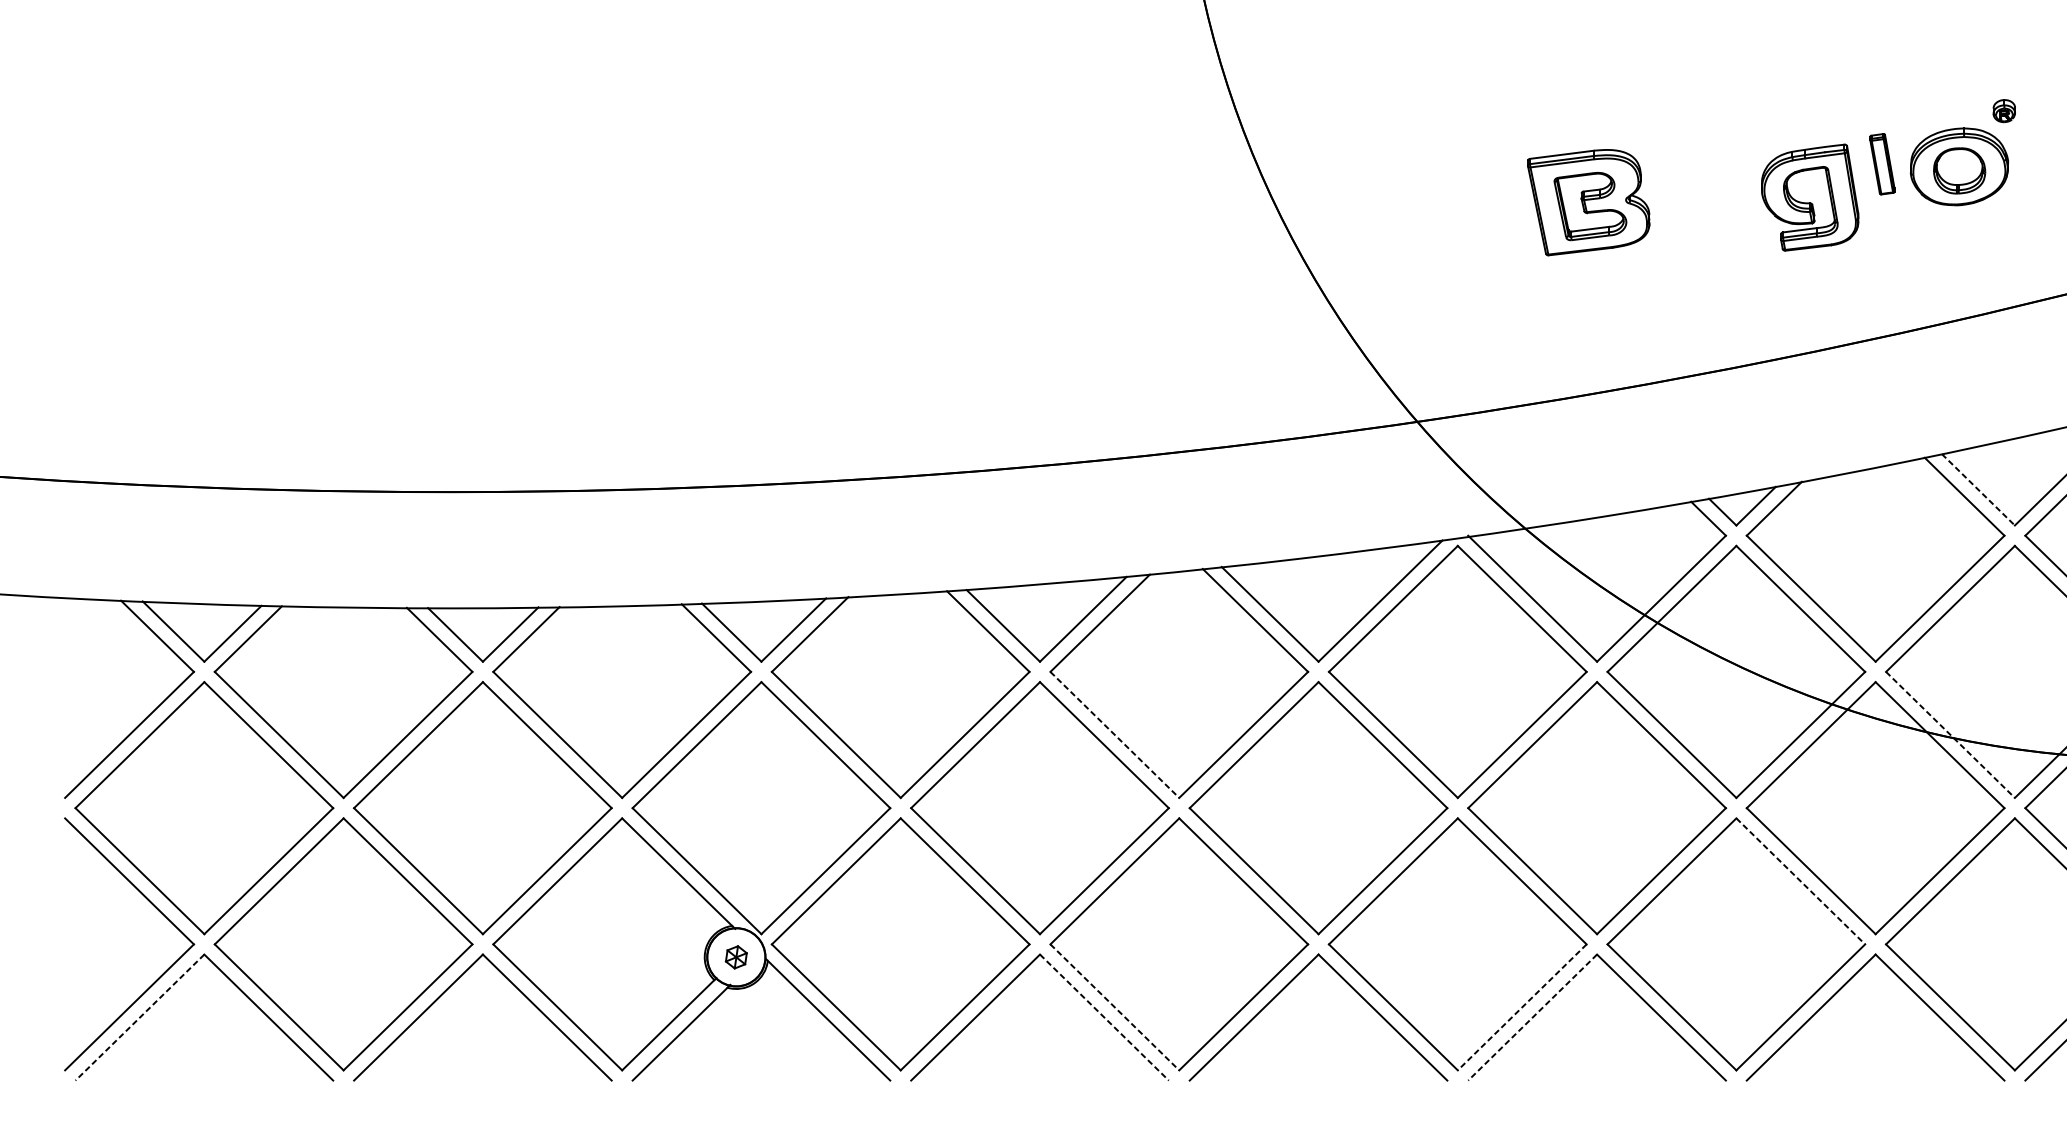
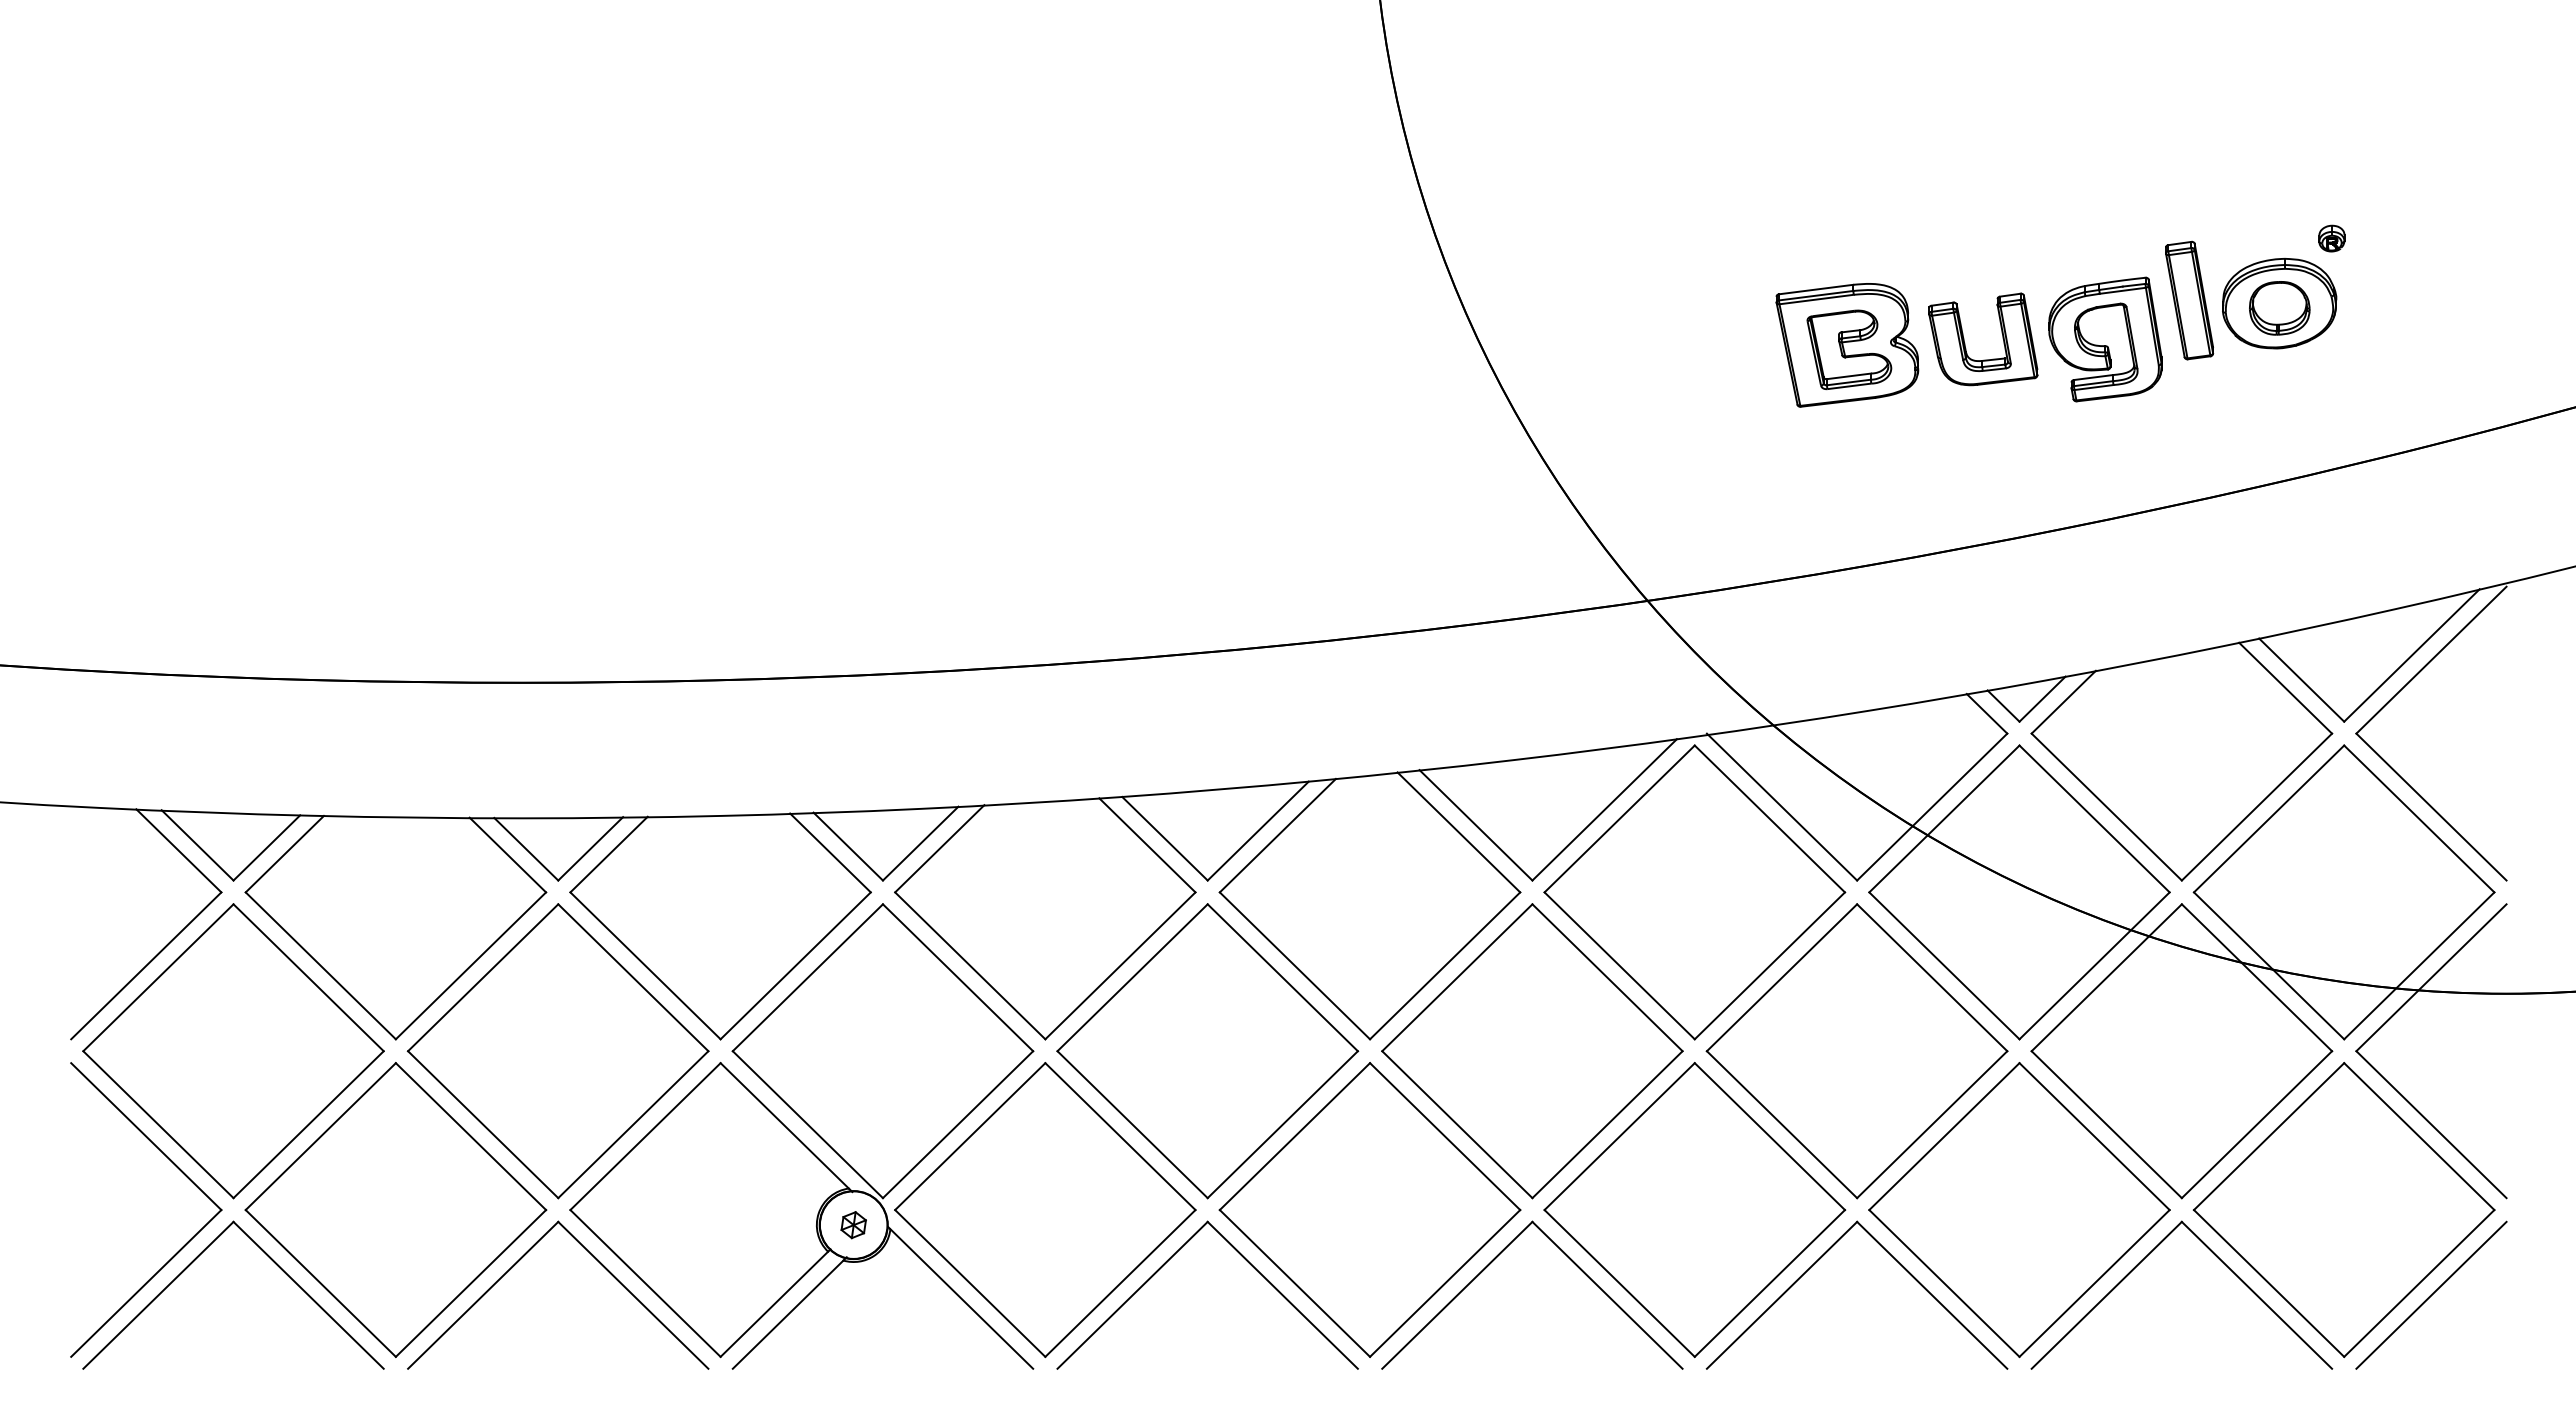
part: (1882, 164) -> (2189, 300), size x1.67
part: (1690, 201) -> (1965, 343), added
line: (1978, 490) -> (2301, 680), dashed -> solid
line: (1115, 735) -> (1295, 966), dashed -> solid
line: (1950, 735) -> (2269, 966), dashed -> solid
line: (1800, 881) -> (2094, 1136), dashed -> solid
line: (1115, 1007) -> (1295, 1283), dashed -> solid
line: (1521, 1007) -> (1769, 1283), dashed -> solid
line: (139, 1017) -> (158, 1295), dashed -> solid
line: (1105, 1017) -> (1283, 1295), dashed -> solid
line: (1532, 1017) -> (1781, 1295), dashed -> solid

